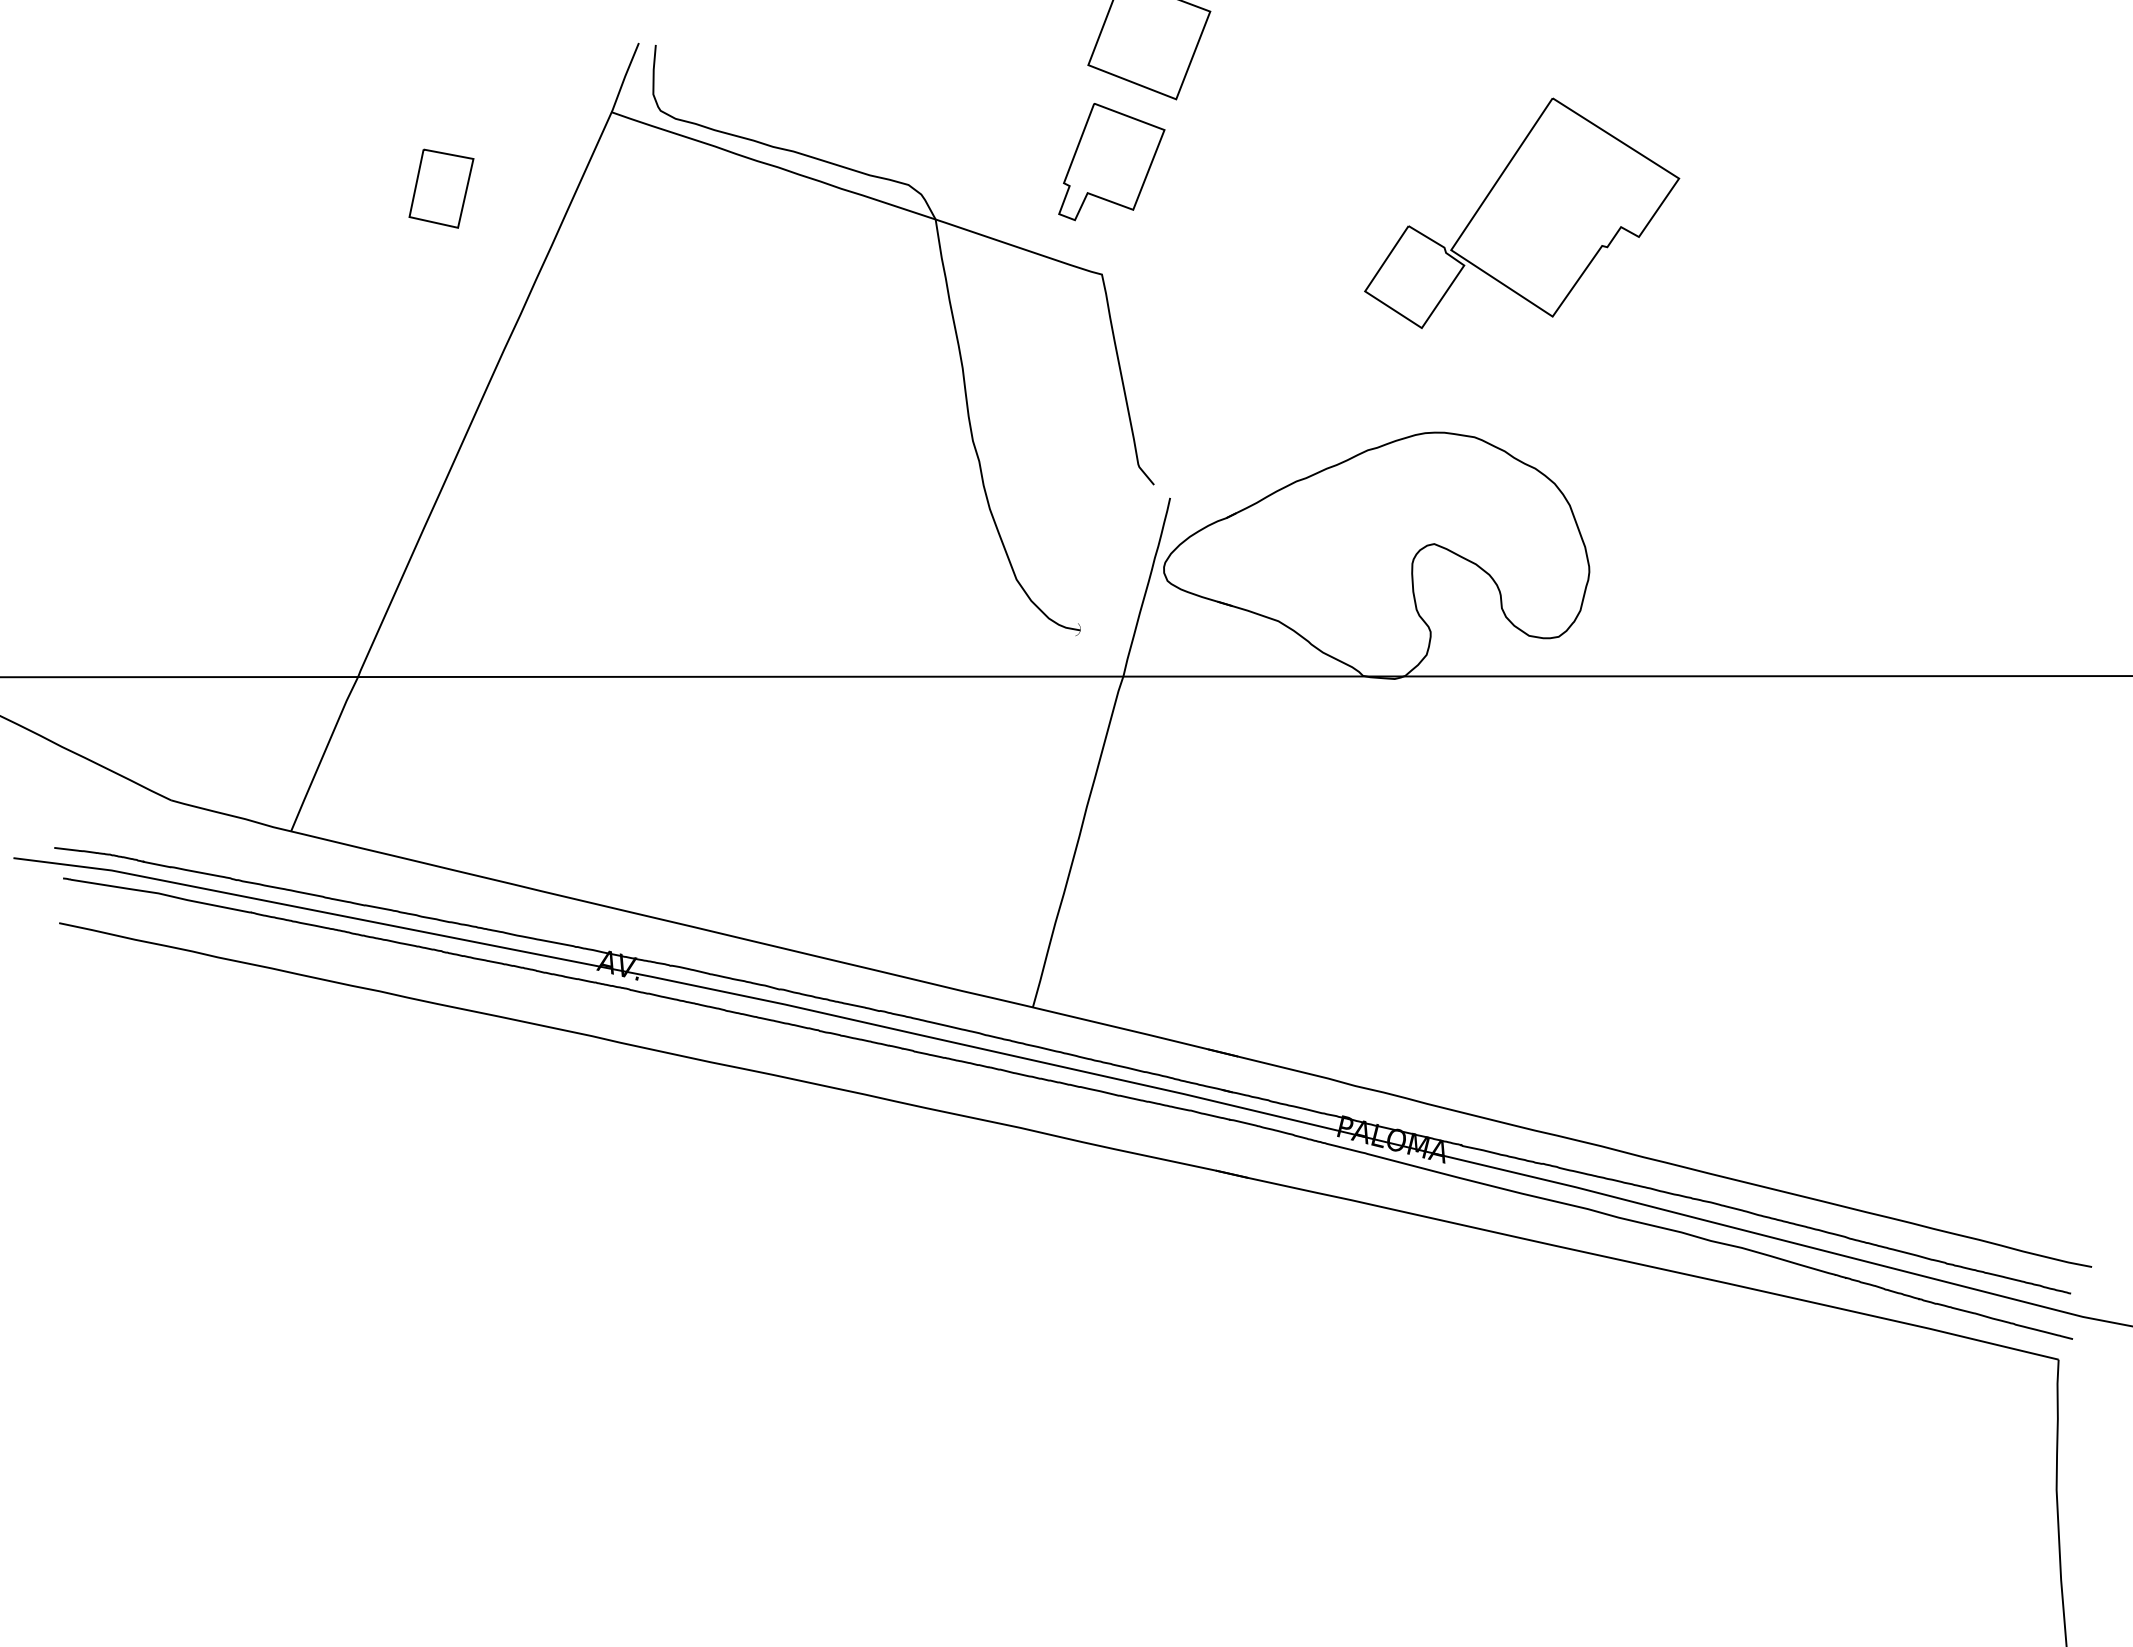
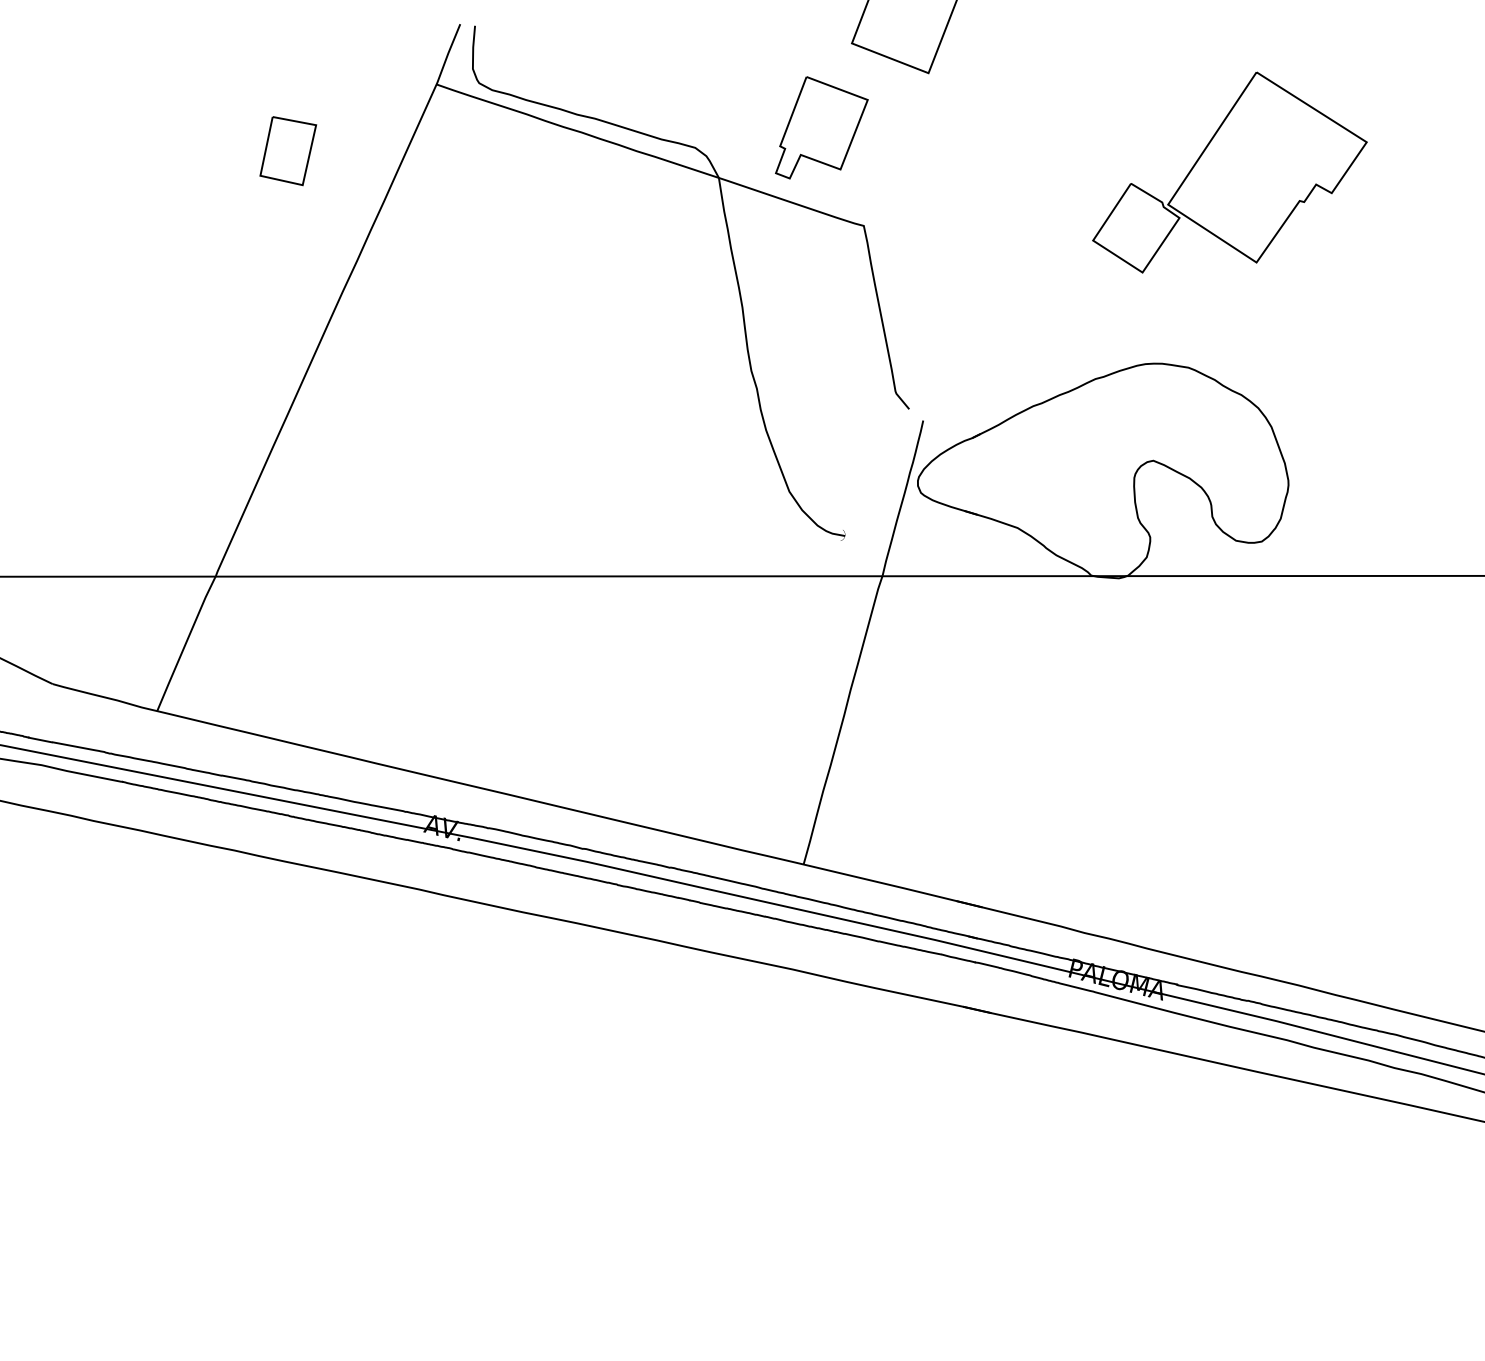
part: (1111, 162) -> (821, 128), moved

